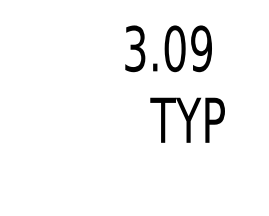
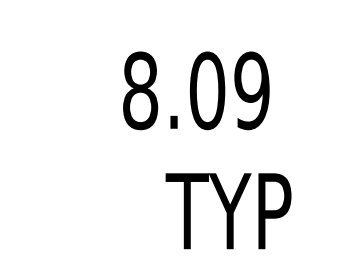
text: (135, 48) -> (140, 90), 3.09 -> 8.09

